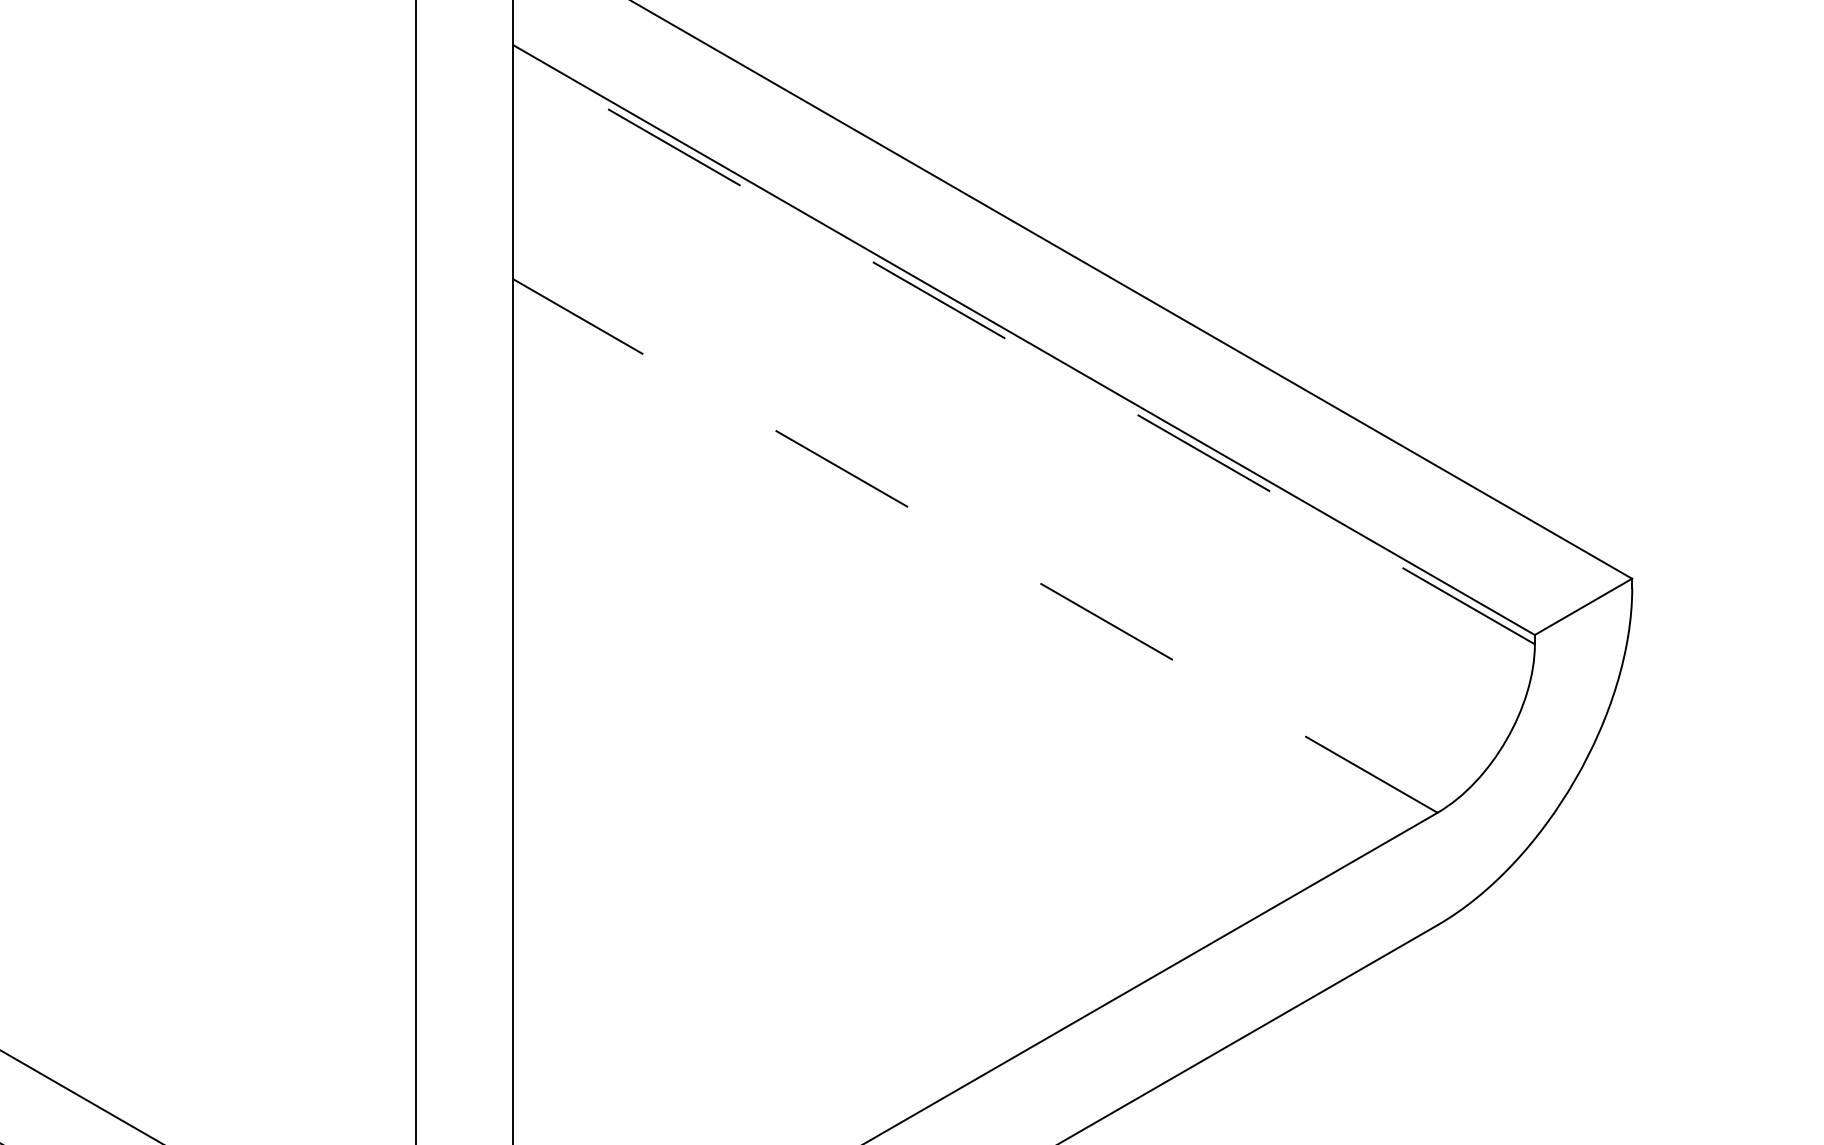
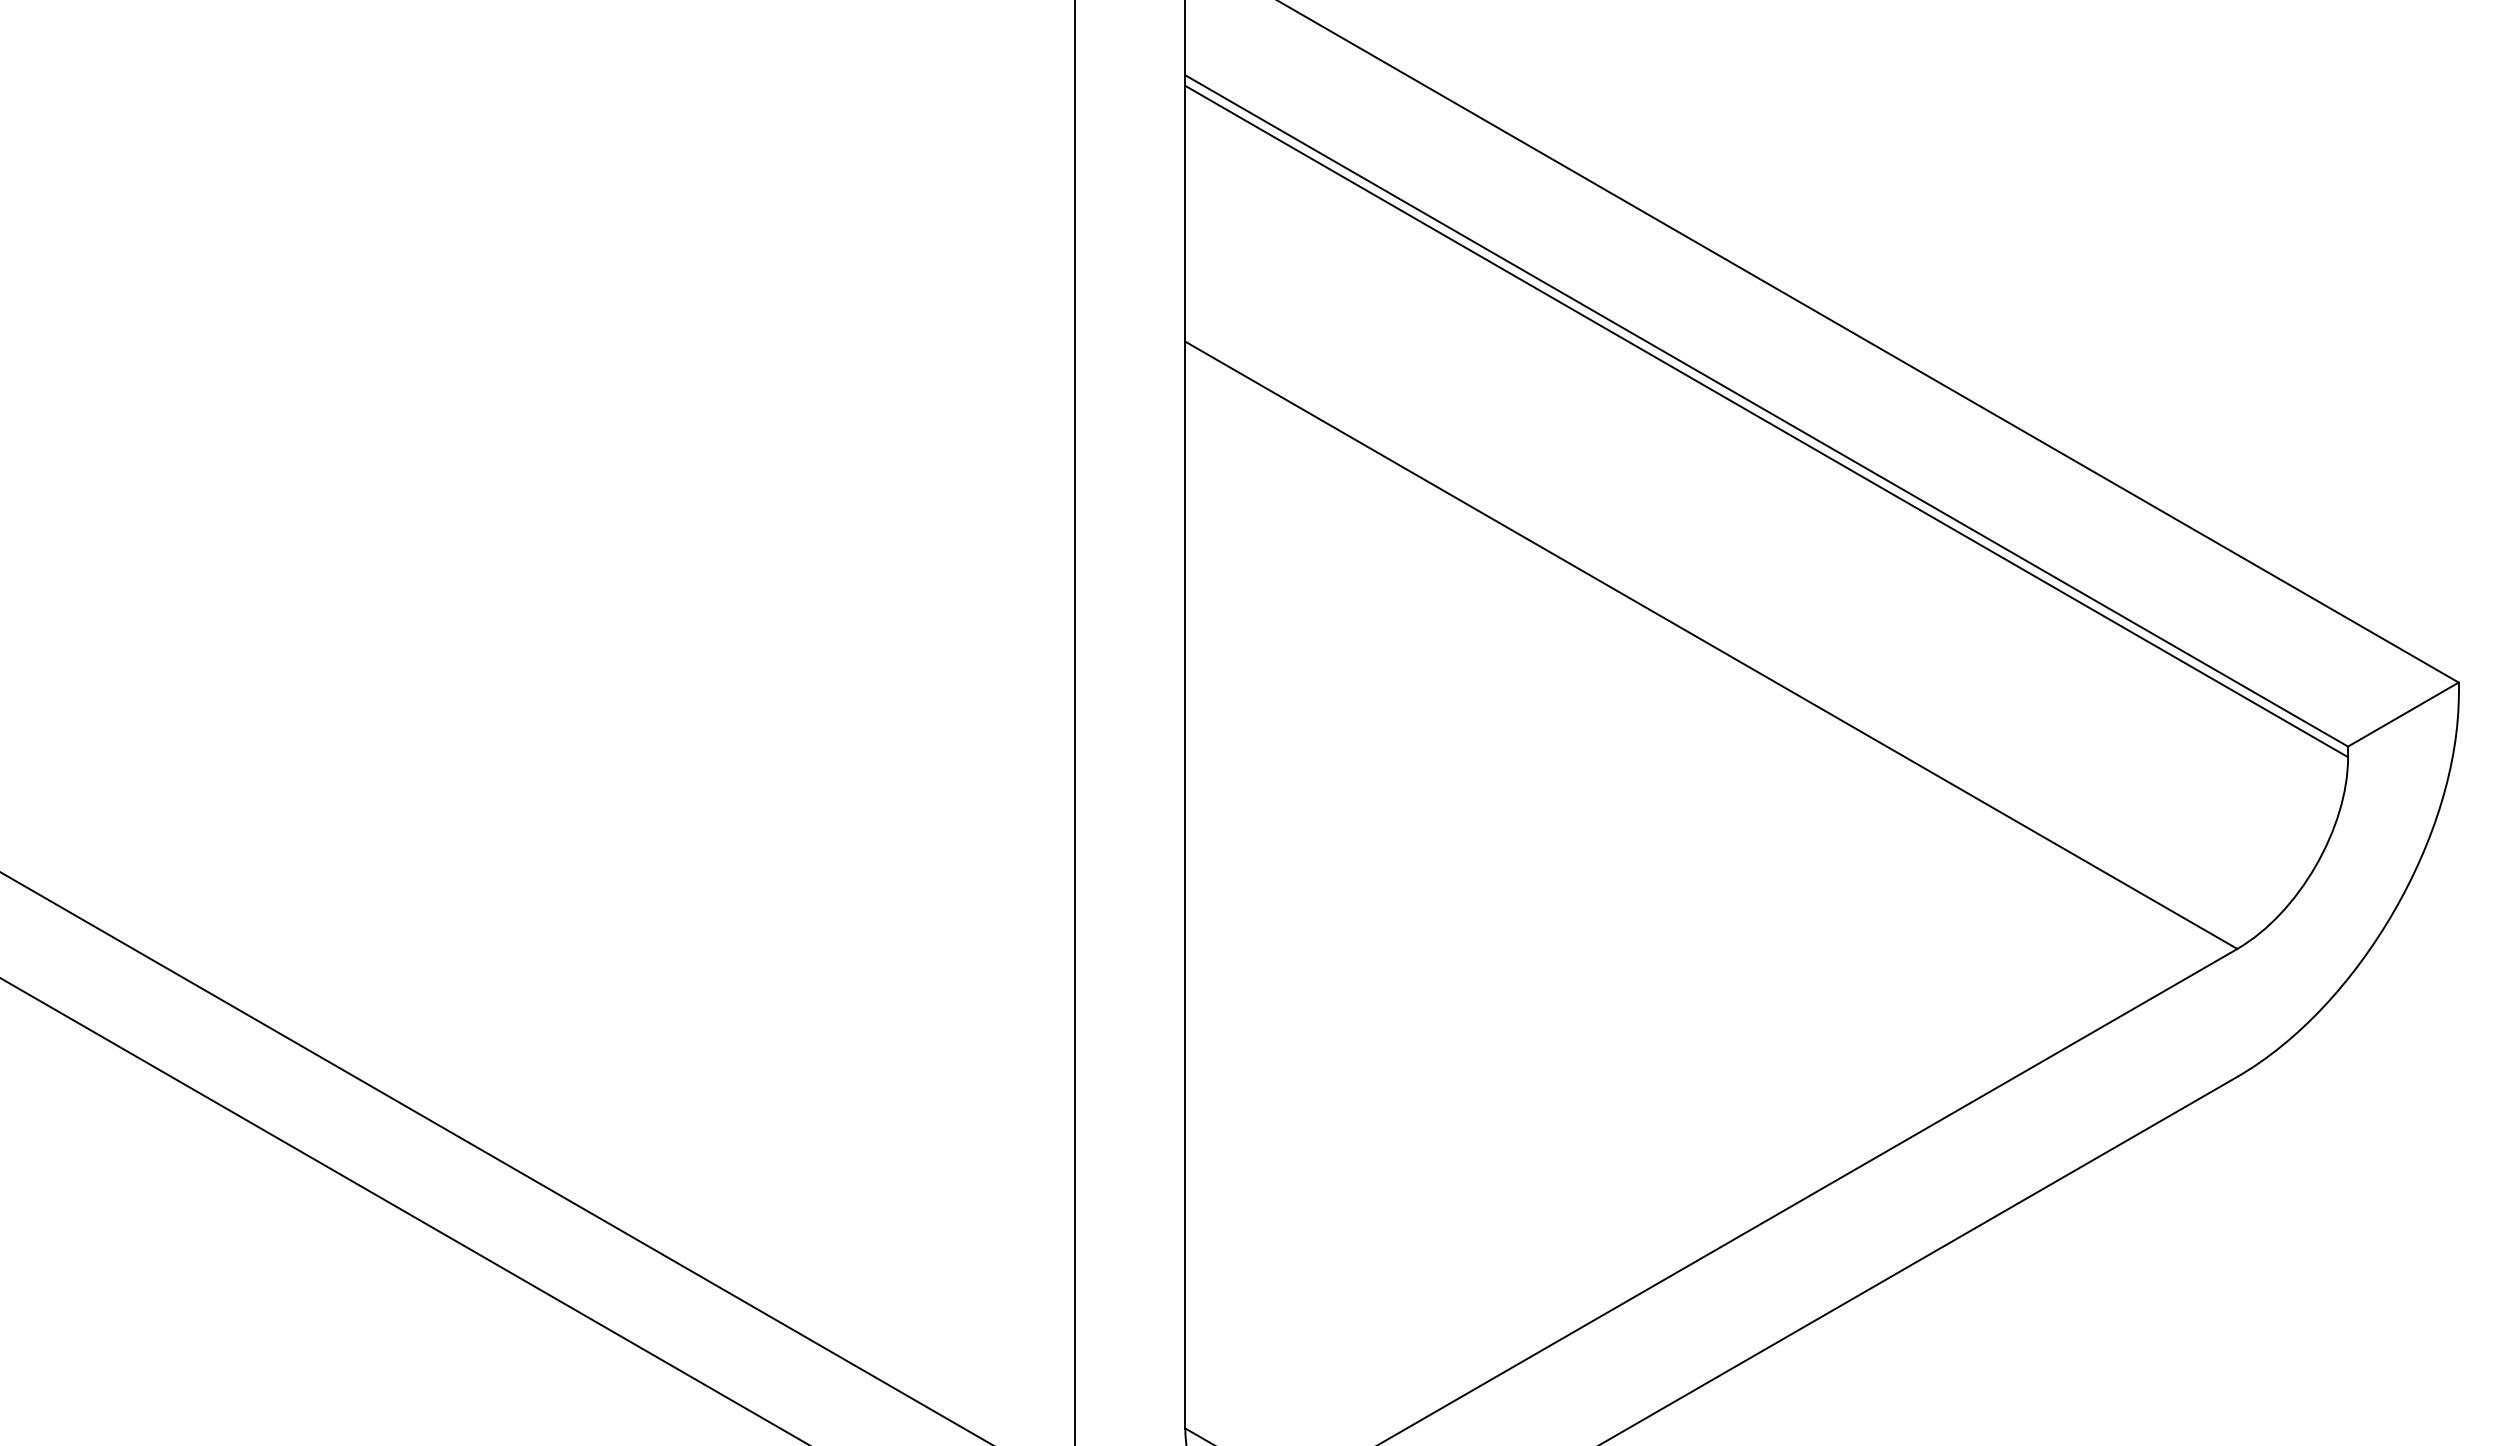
line: (1023, 349) -> (1766, 421), dashed -> solid
line: (974, 546) -> (1710, 645), dashed -> solid

